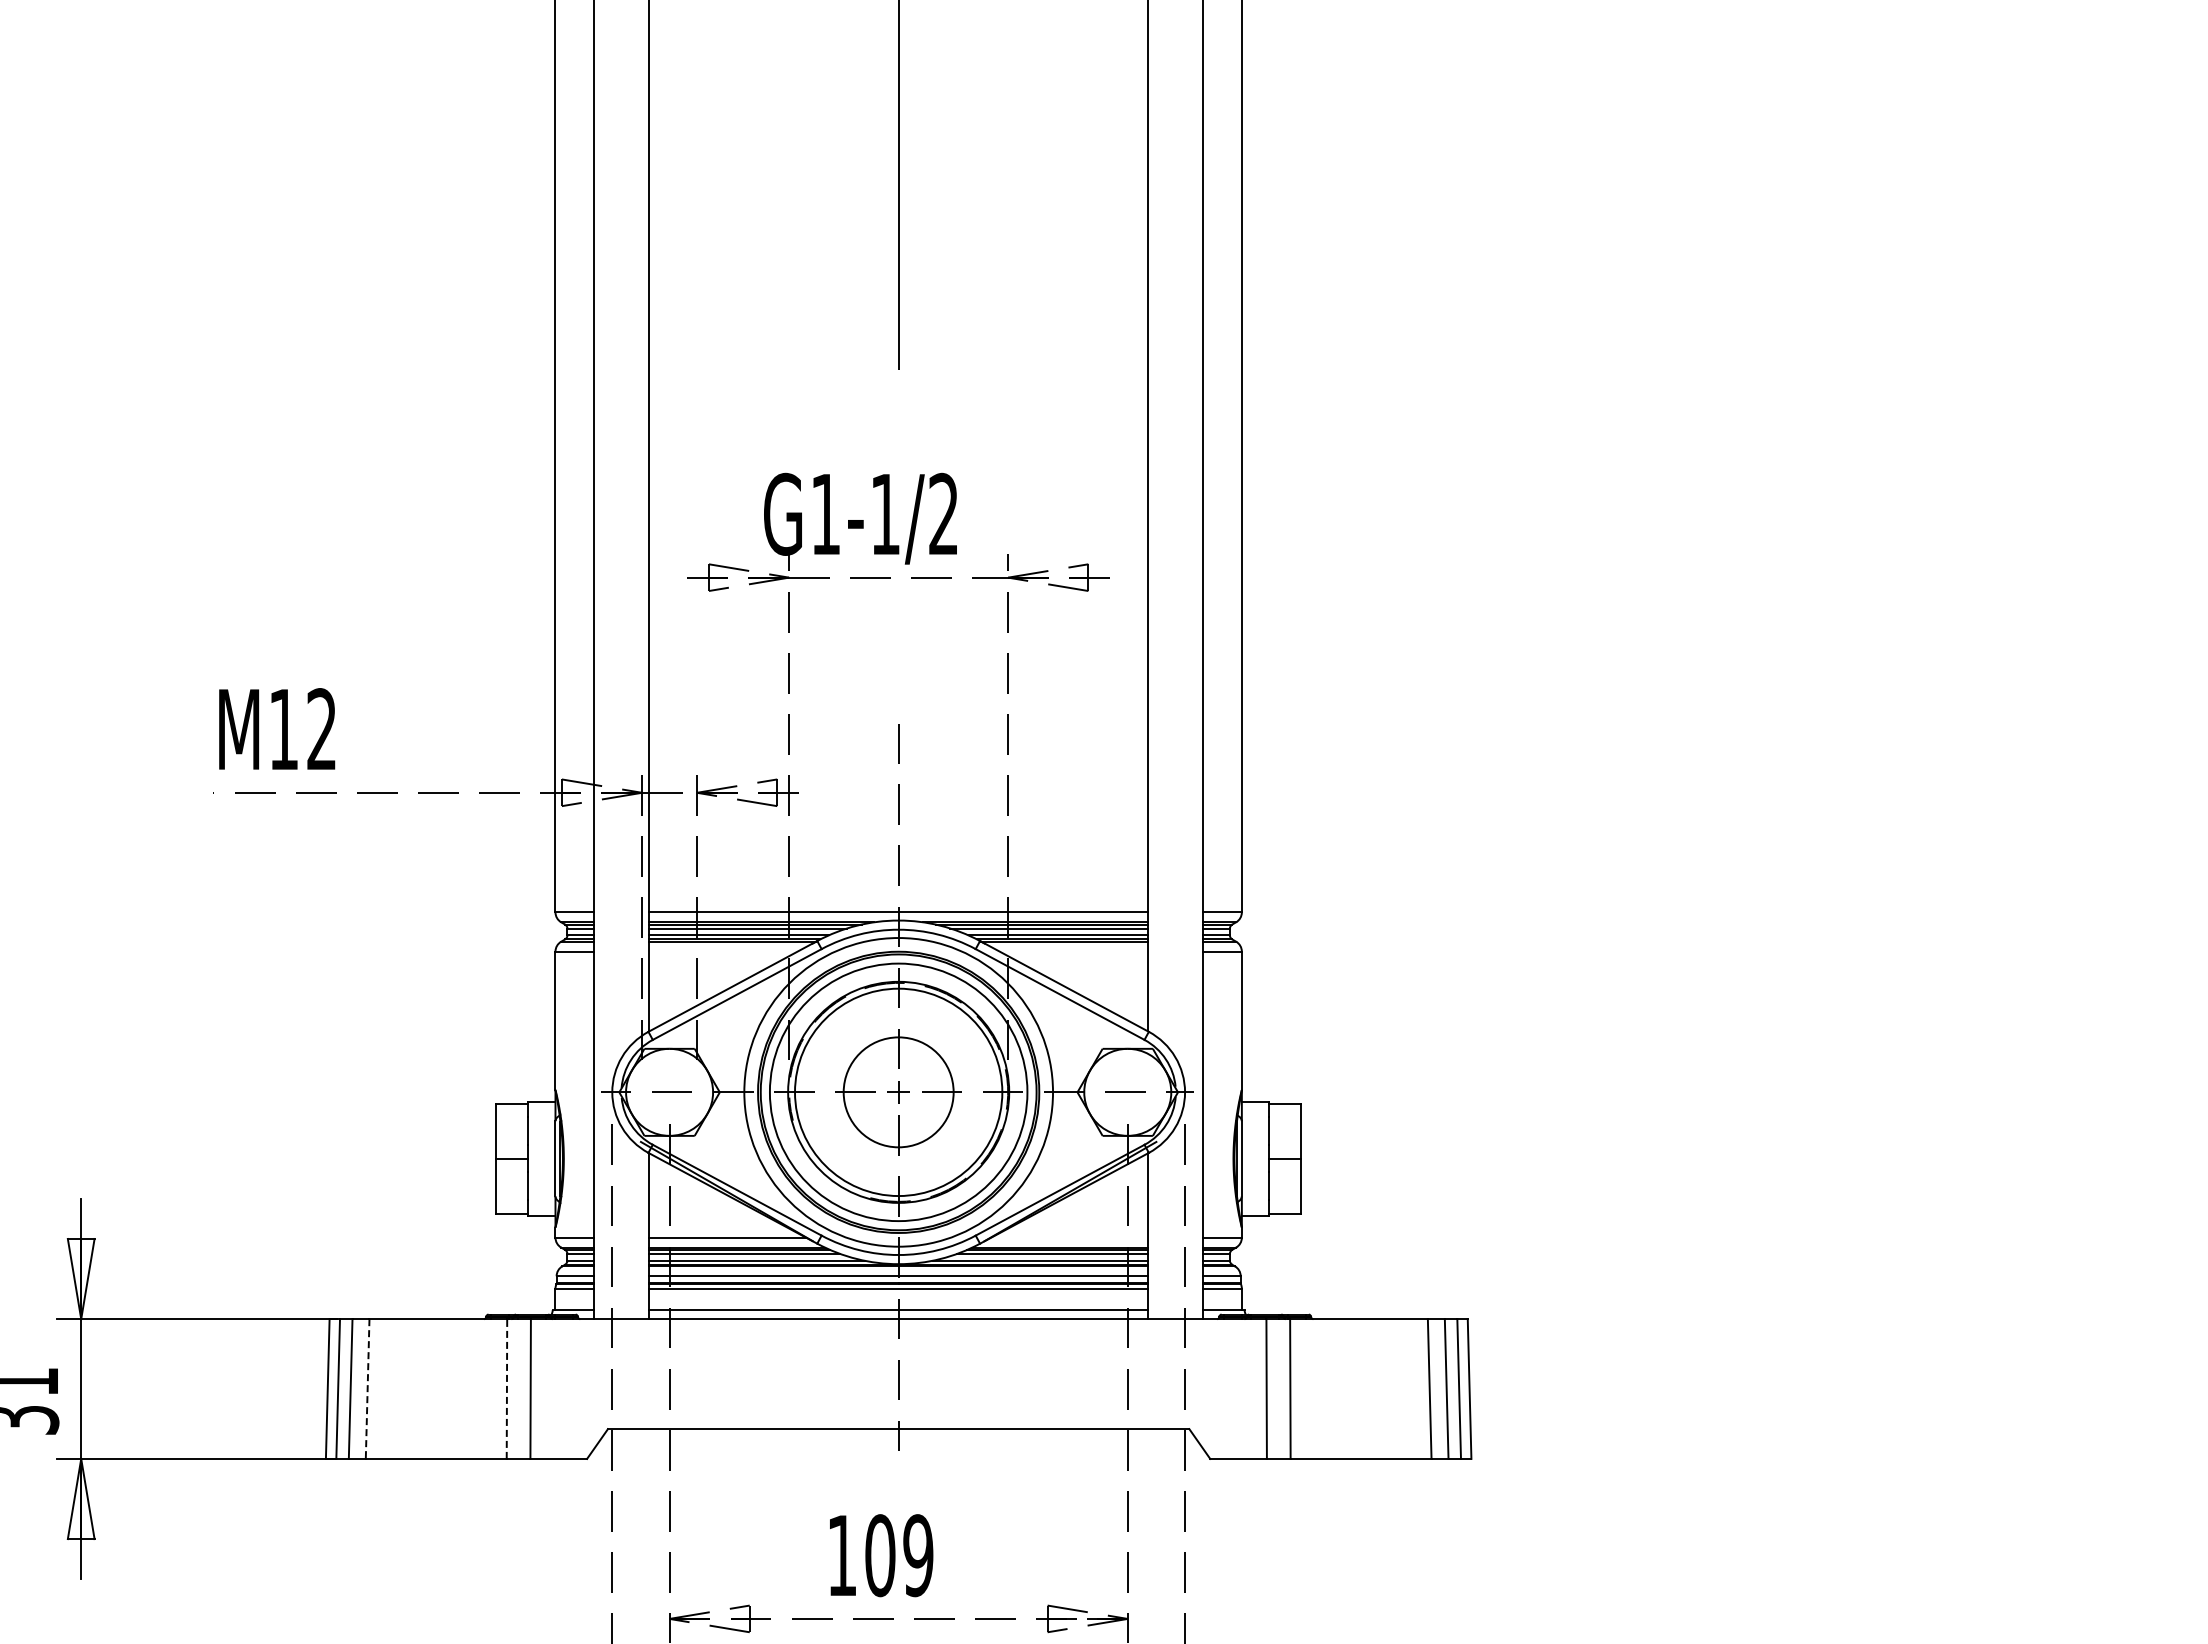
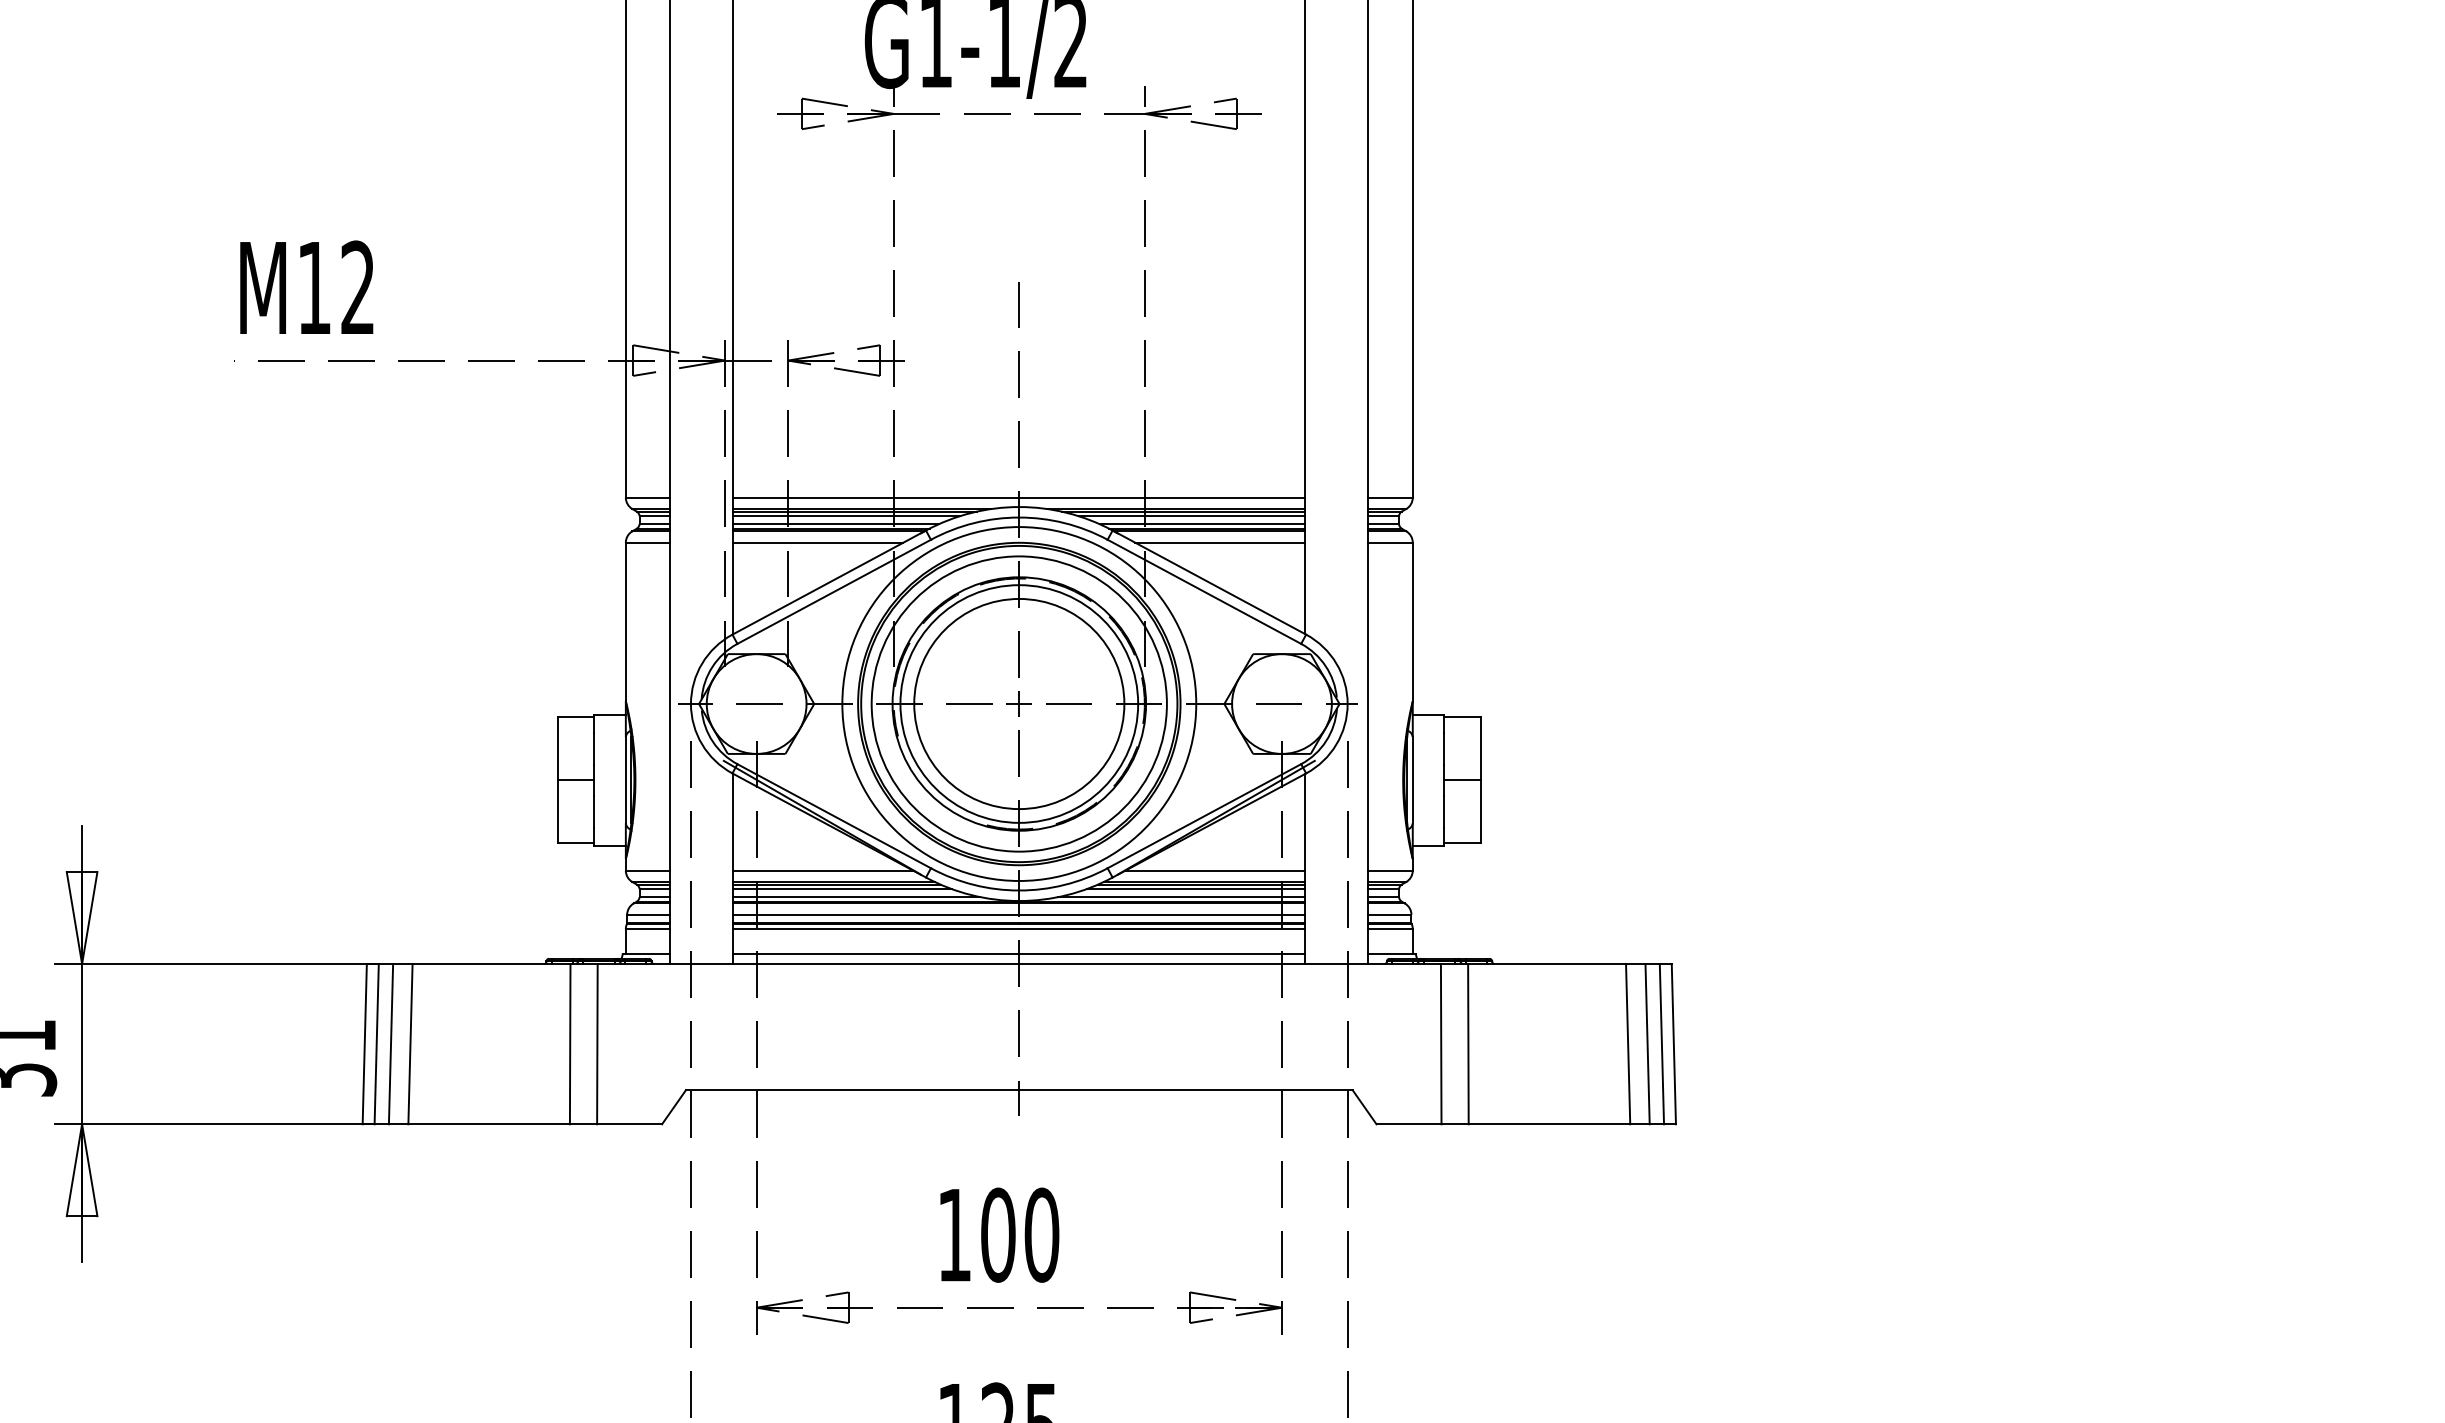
line: (723, 951) -> (818, 542), added
line: (1073, 951) -> (1219, 542), added
circle: (898, 1092) -> (1019, 704), size x1.67
line: (1069, 1237) -> (1215, 870), added
line: (367, 1389) -> (410, 1044), dashed -> solid
line: (506, 1389) -> (569, 1044), dashed -> solid
text: (918, 1555) -> (1042, 1235), 109 -> 100

